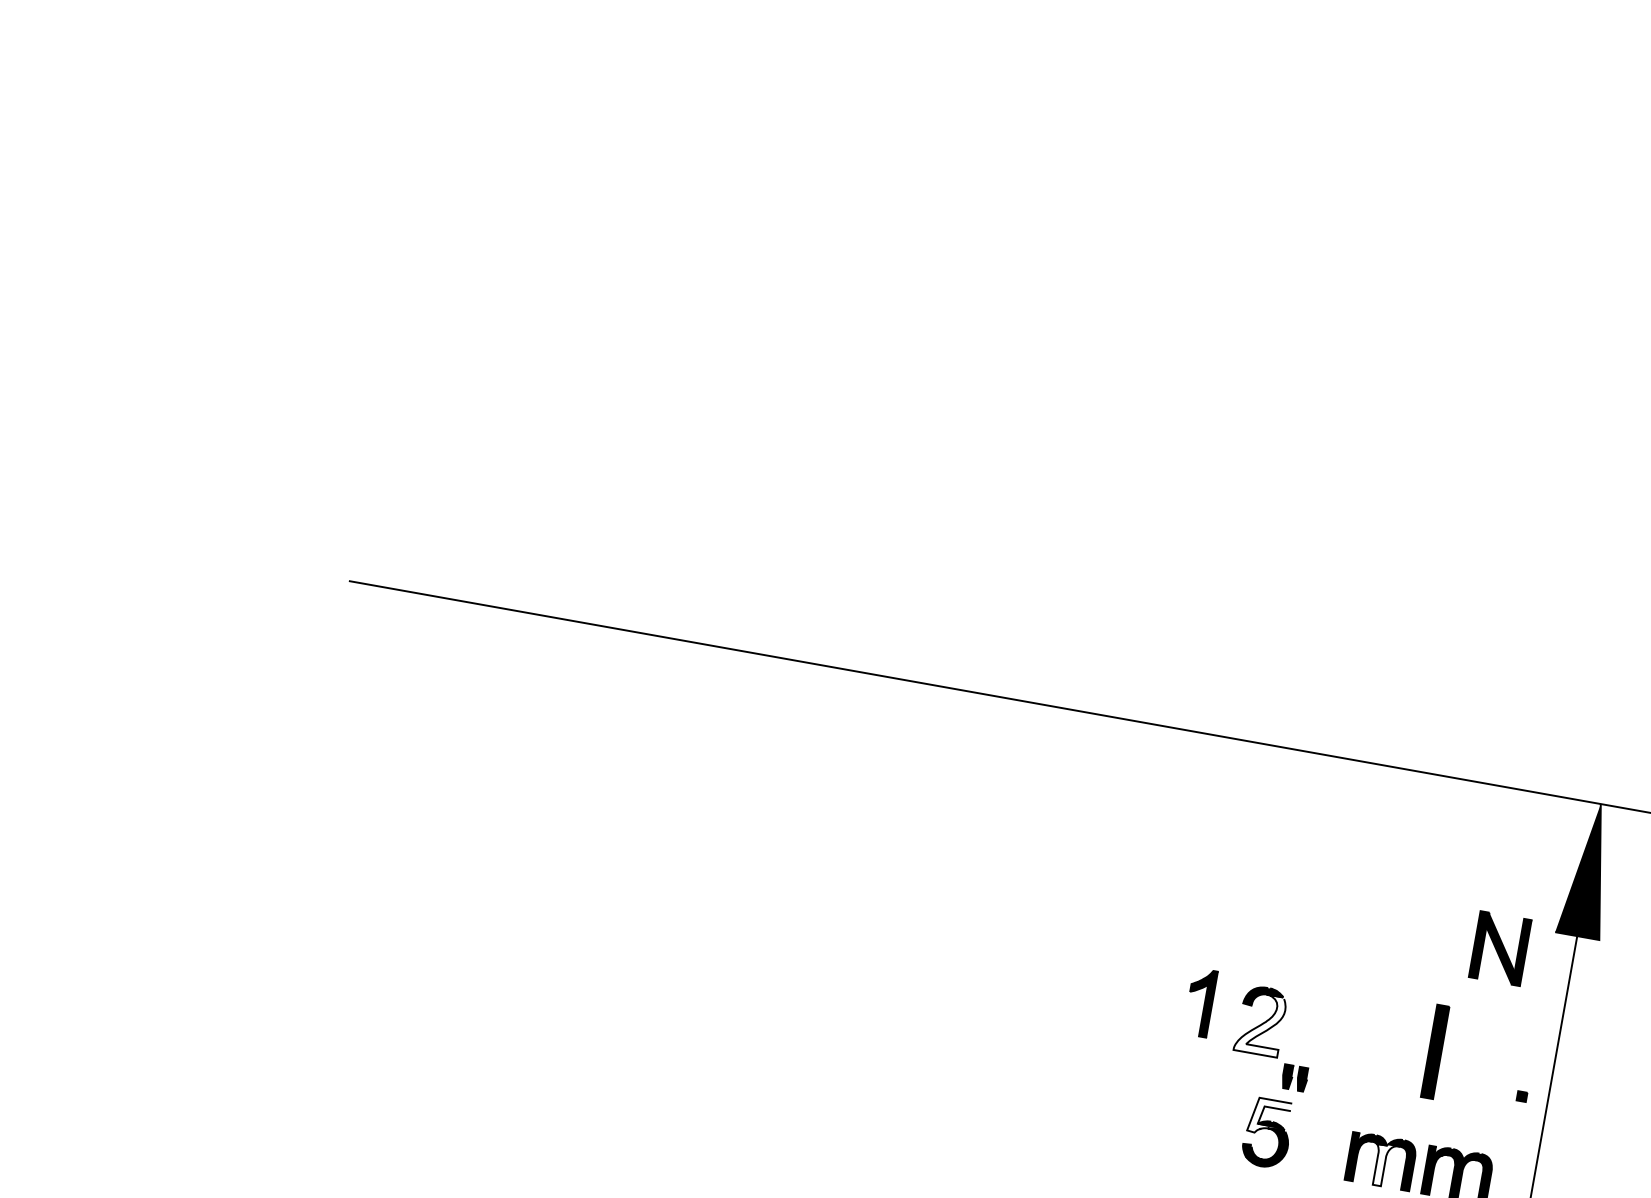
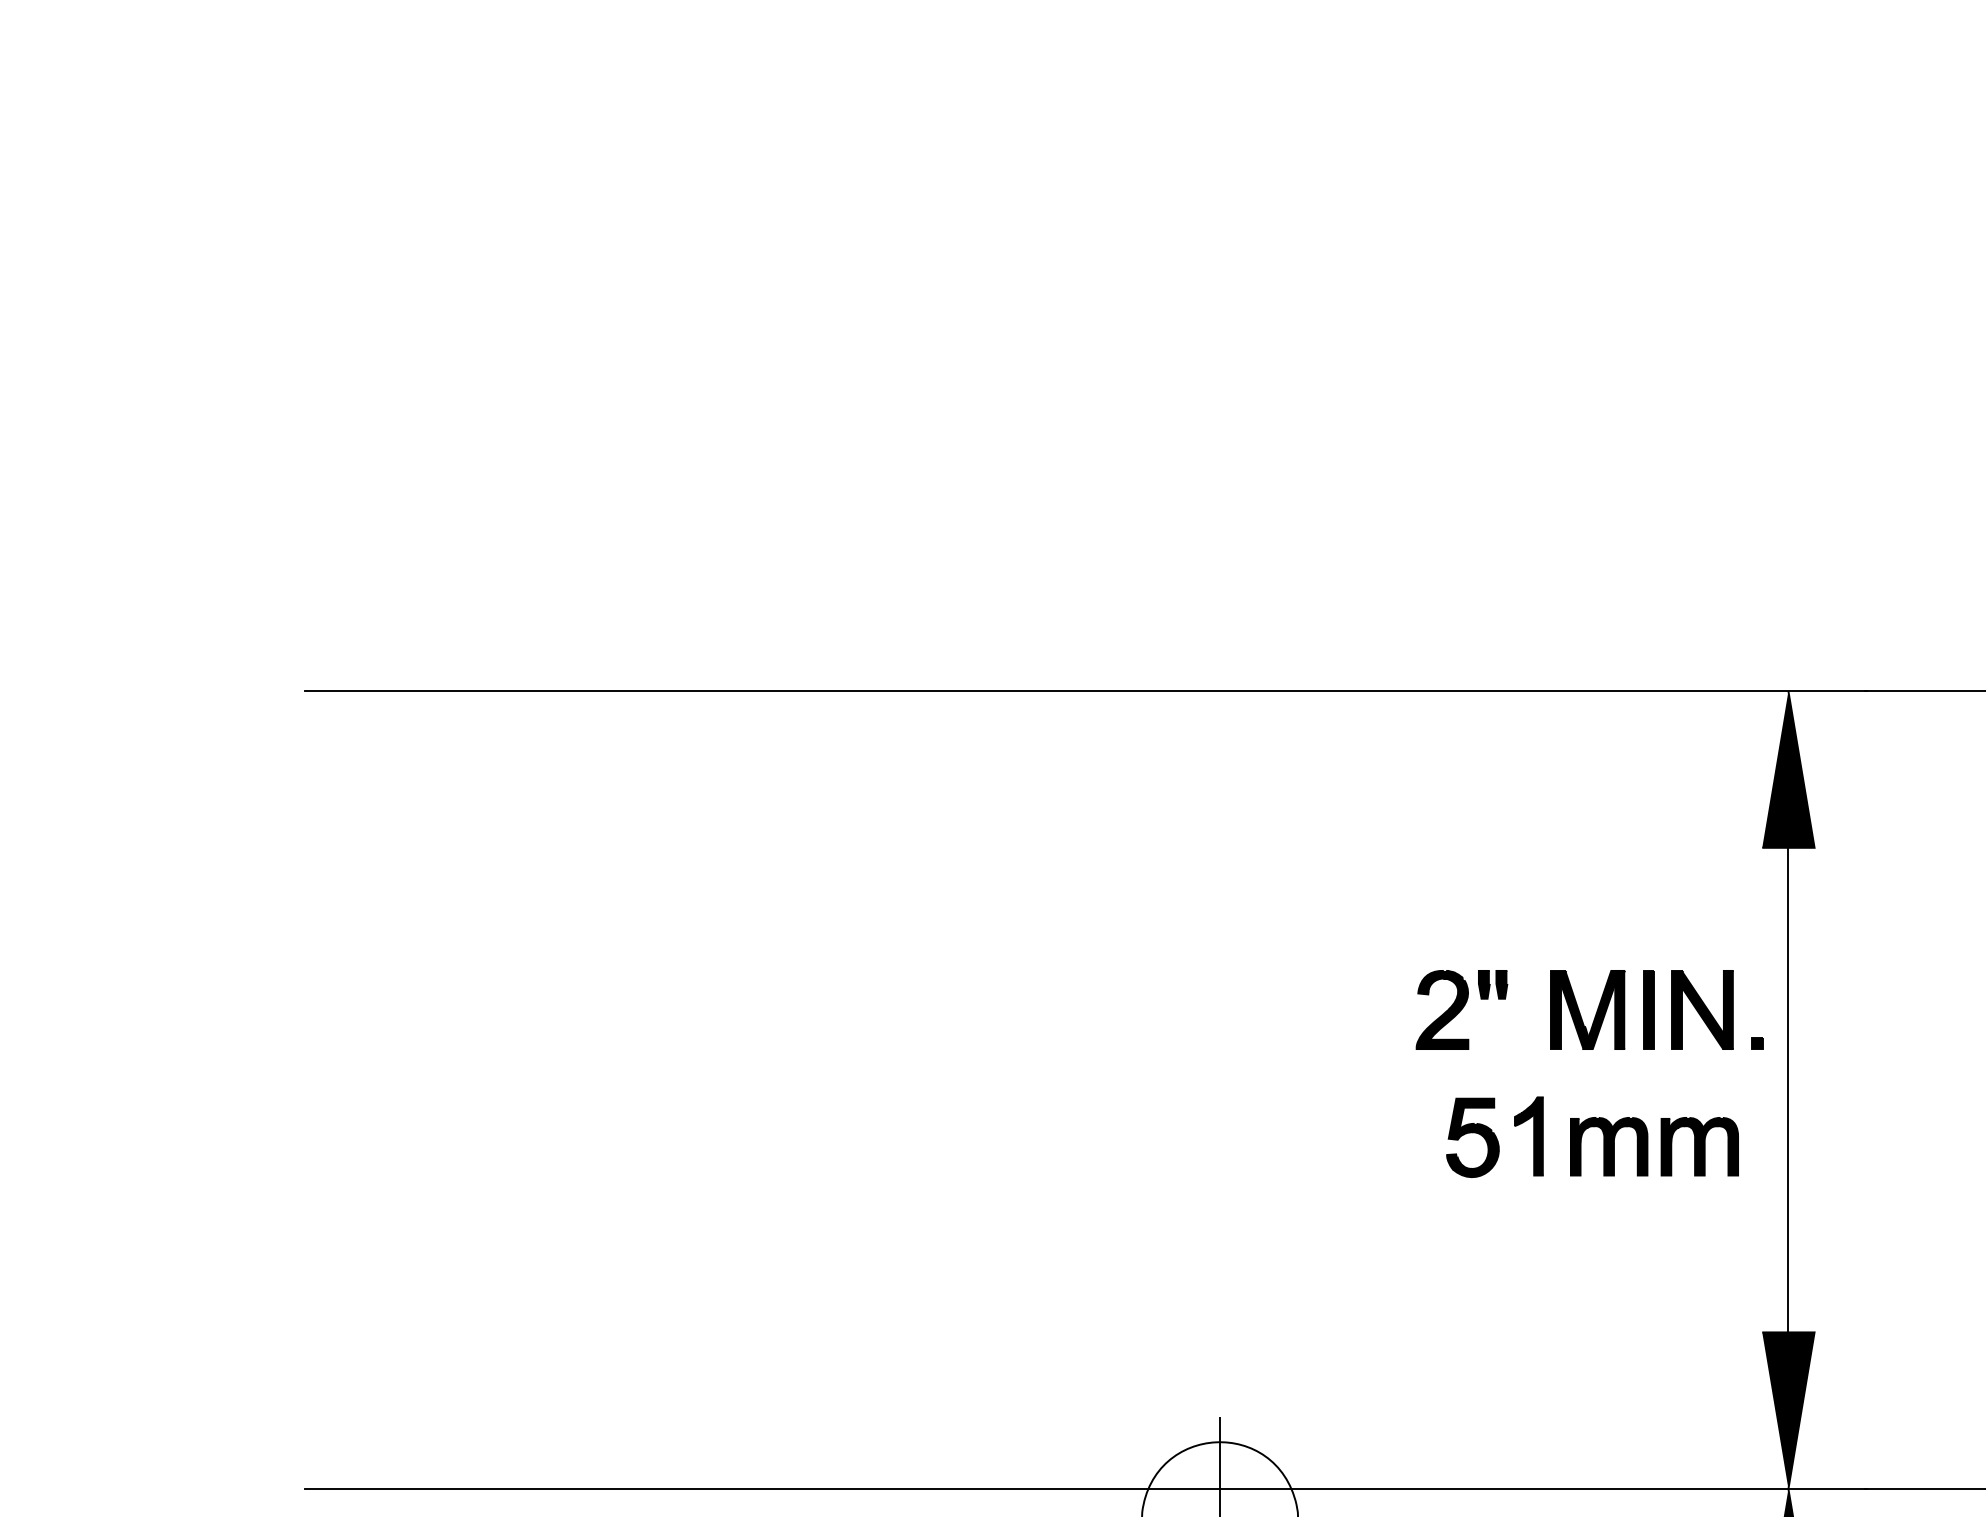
part: (1500, 948) -> (1702, 1009), moved
part: (1200, 1002) -> (1528, 1136), moved
fill: (1260, 1023) -> (1442, 1013), added
part: (1377, 1043) -> (1580, 1012), added
part: (1434, 1051) -> (1648, 1009), size x0.71
part: (1295, 1077) -> (1493, 984), moved
fill: (1269, 1116) -> (1471, 1118), added
fill: (1384, 1165) -> (1613, 1150), added

